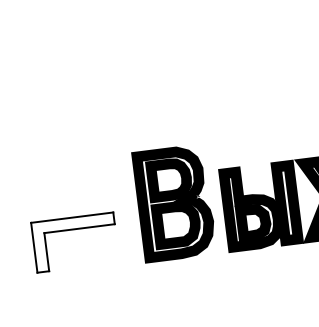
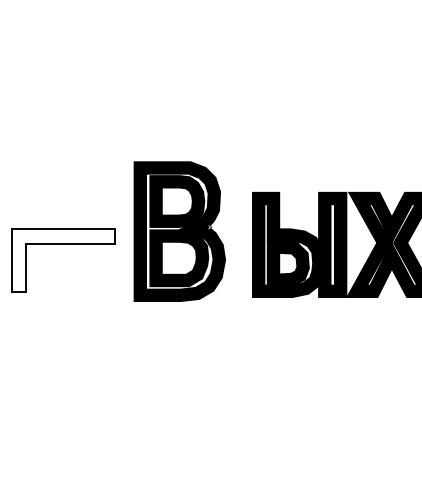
part: (174, 203) -> (179, 231), moved

